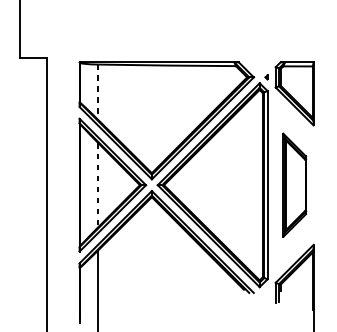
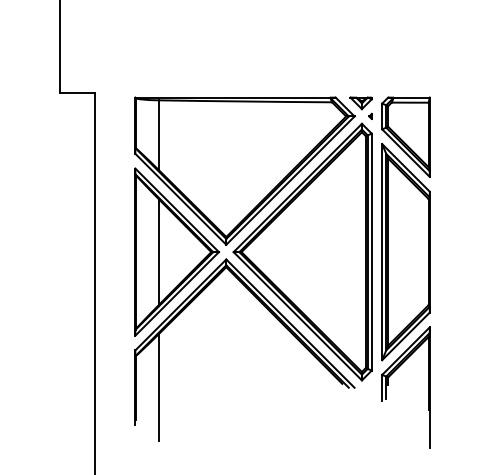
part: (258, 67) -> (360, 103), added
line: (98, 92) -> (158, 135), dashed -> solid
line: (98, 185) -> (158, 252), dashed -> solid
part: (294, 185) -> (405, 252), size x1.67

